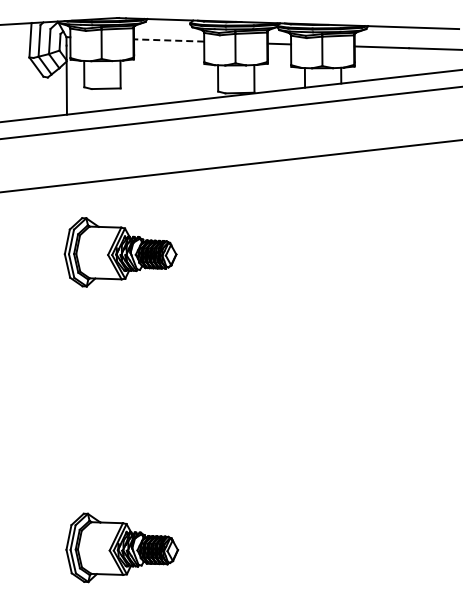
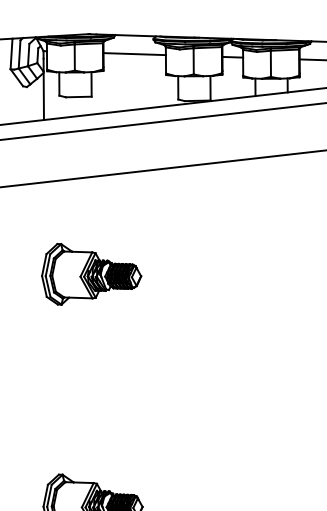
line: (168, 40) -> (134, 54), dashed -> solid
part: (120, 252) -> (91, 274), moved

